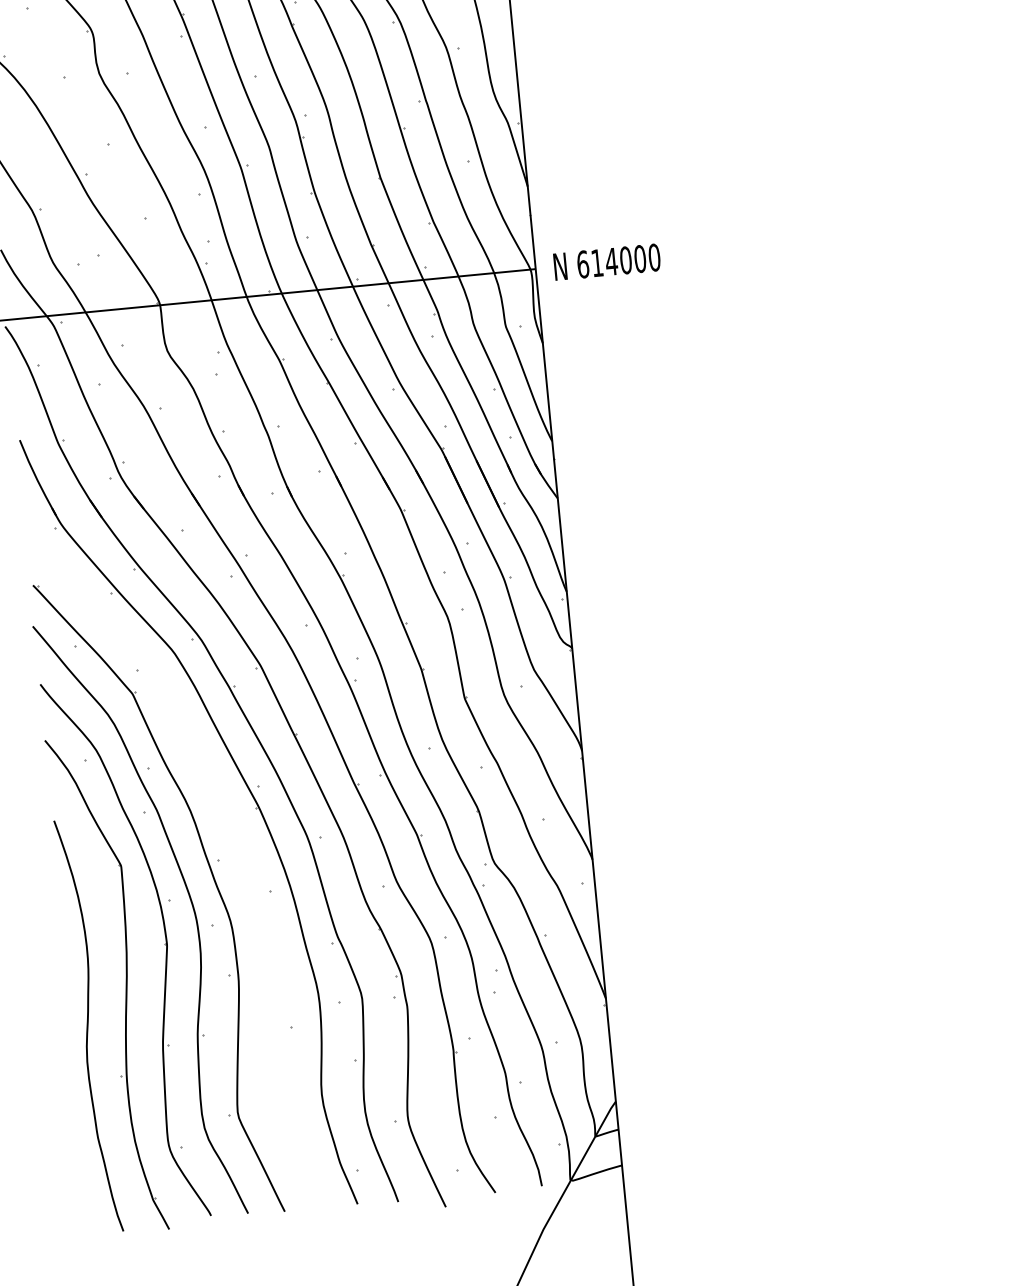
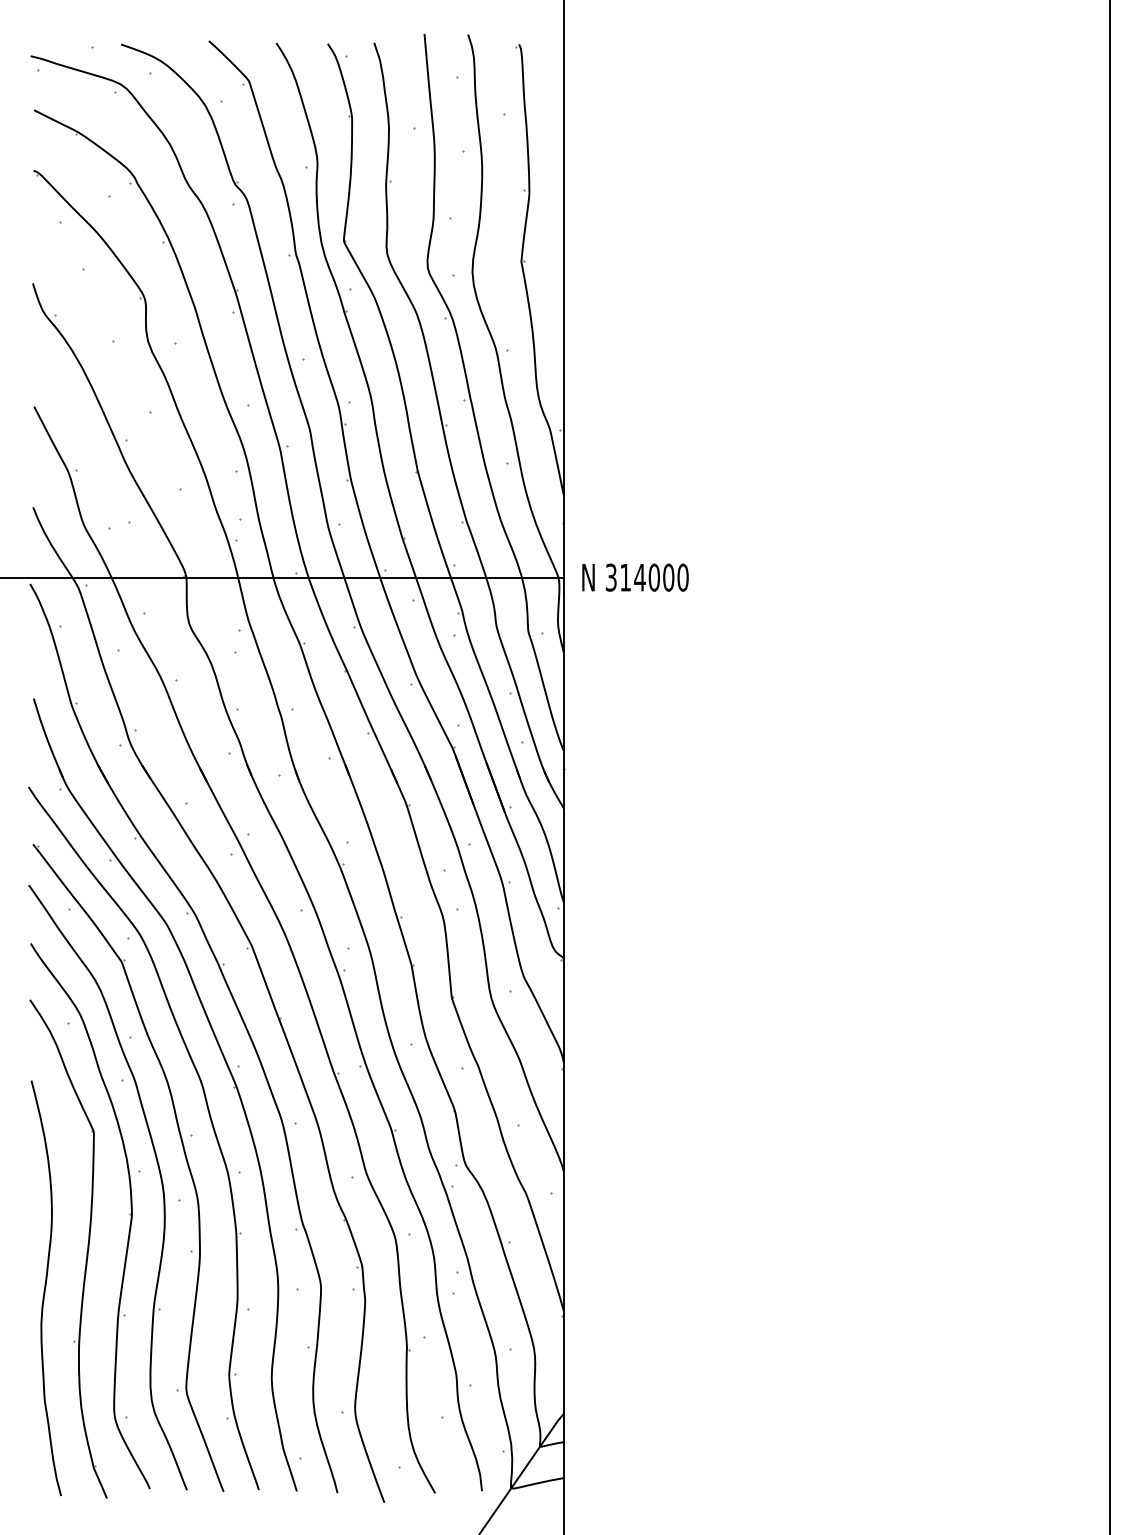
text: (583, 264) -> (611, 577), 614000 -> 314000
part: (234, 841) -> (209, 1118), added

